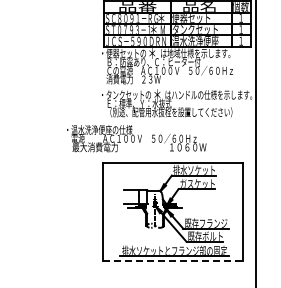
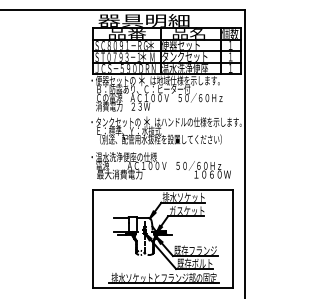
text: (135, 138) -> (160, 165), moved
line: (173, 261) -> (163, 288), dashed -> solid

